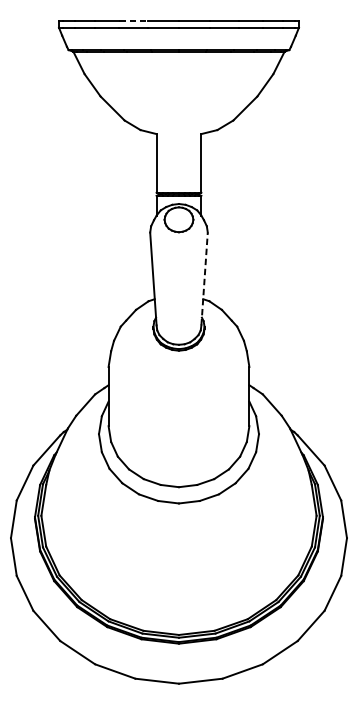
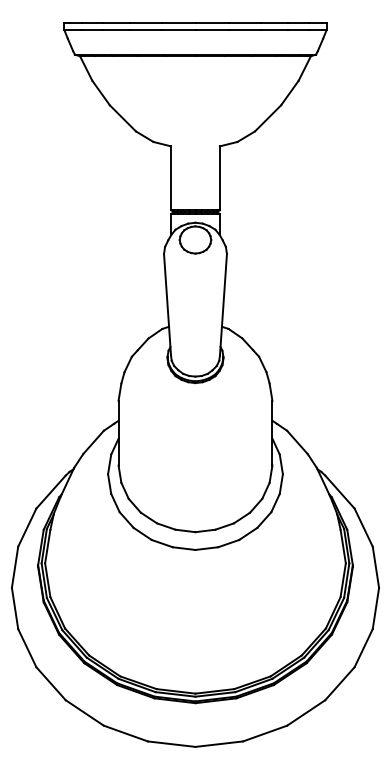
line: (134, 21) -> (146, 23), dashed -> solid
line: (204, 278) -> (223, 304), dashed -> solid

